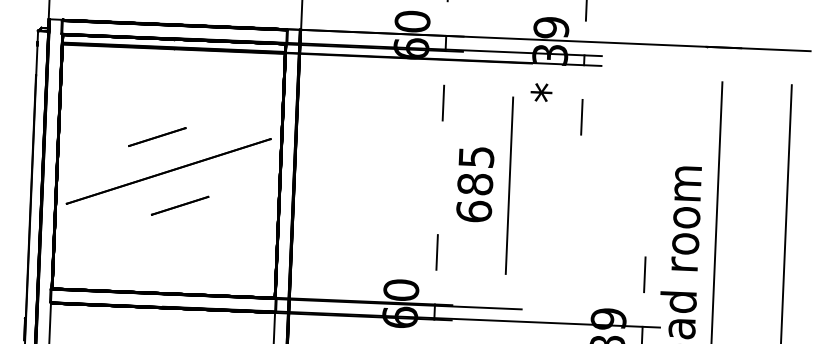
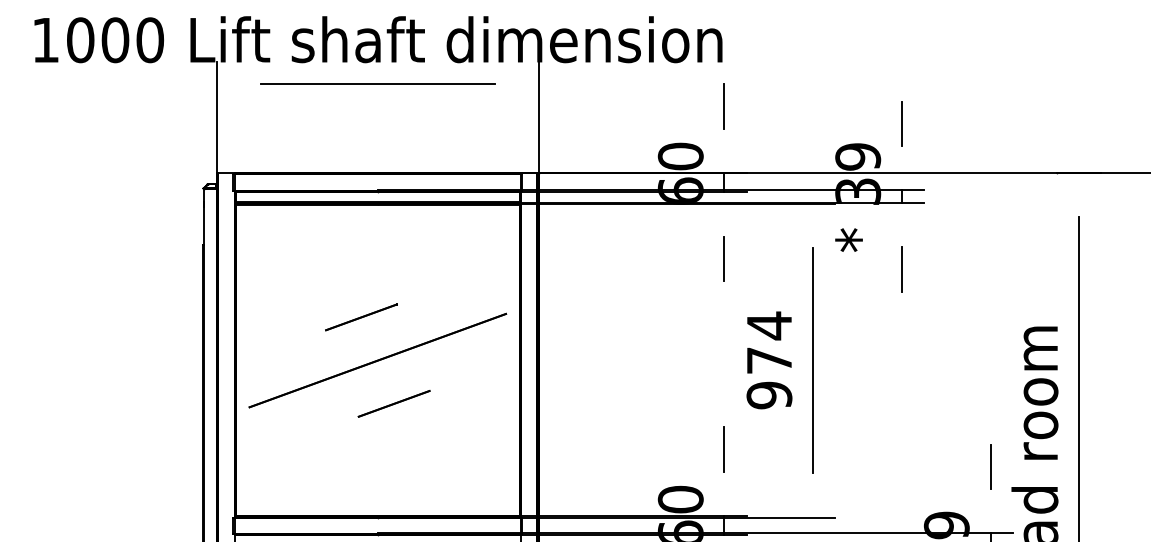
text: (475, 184) -> (769, 360), 685 -> 974

